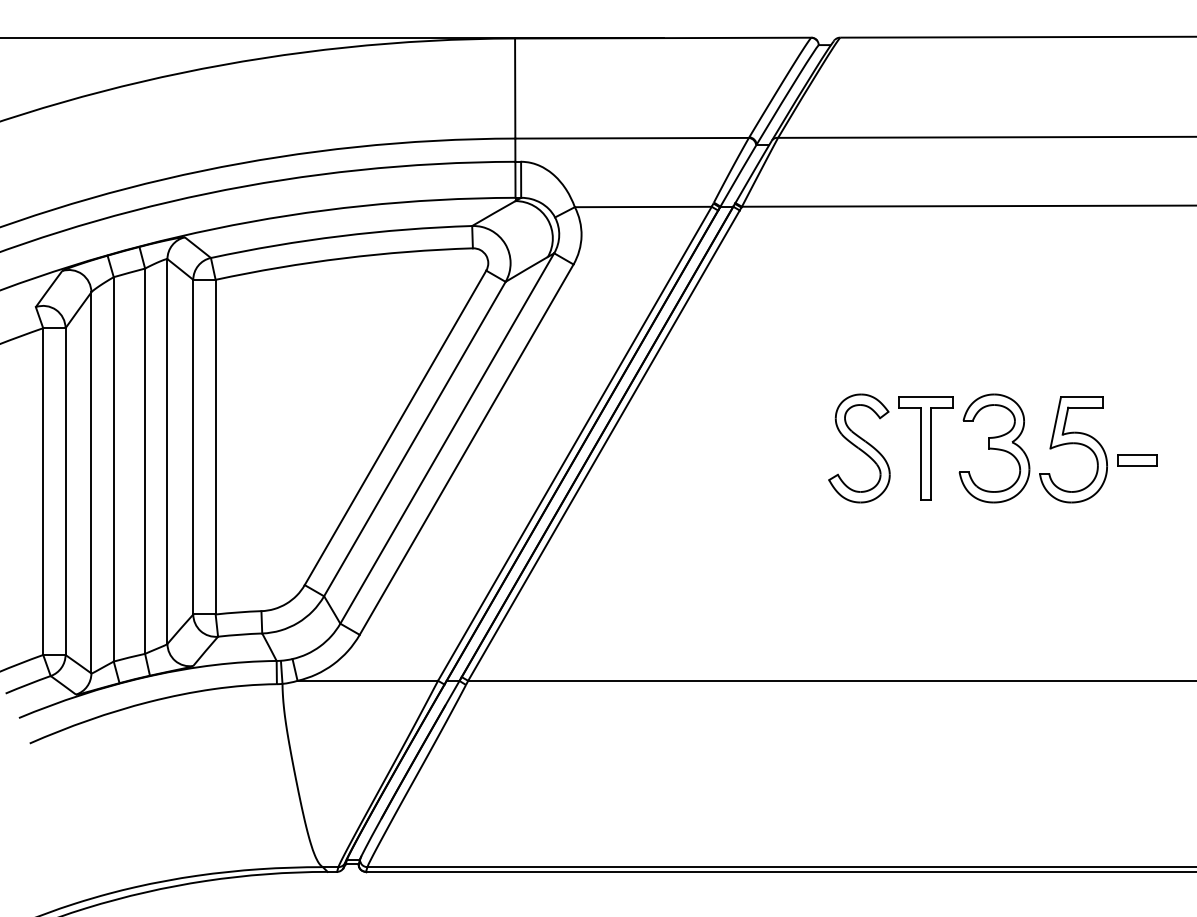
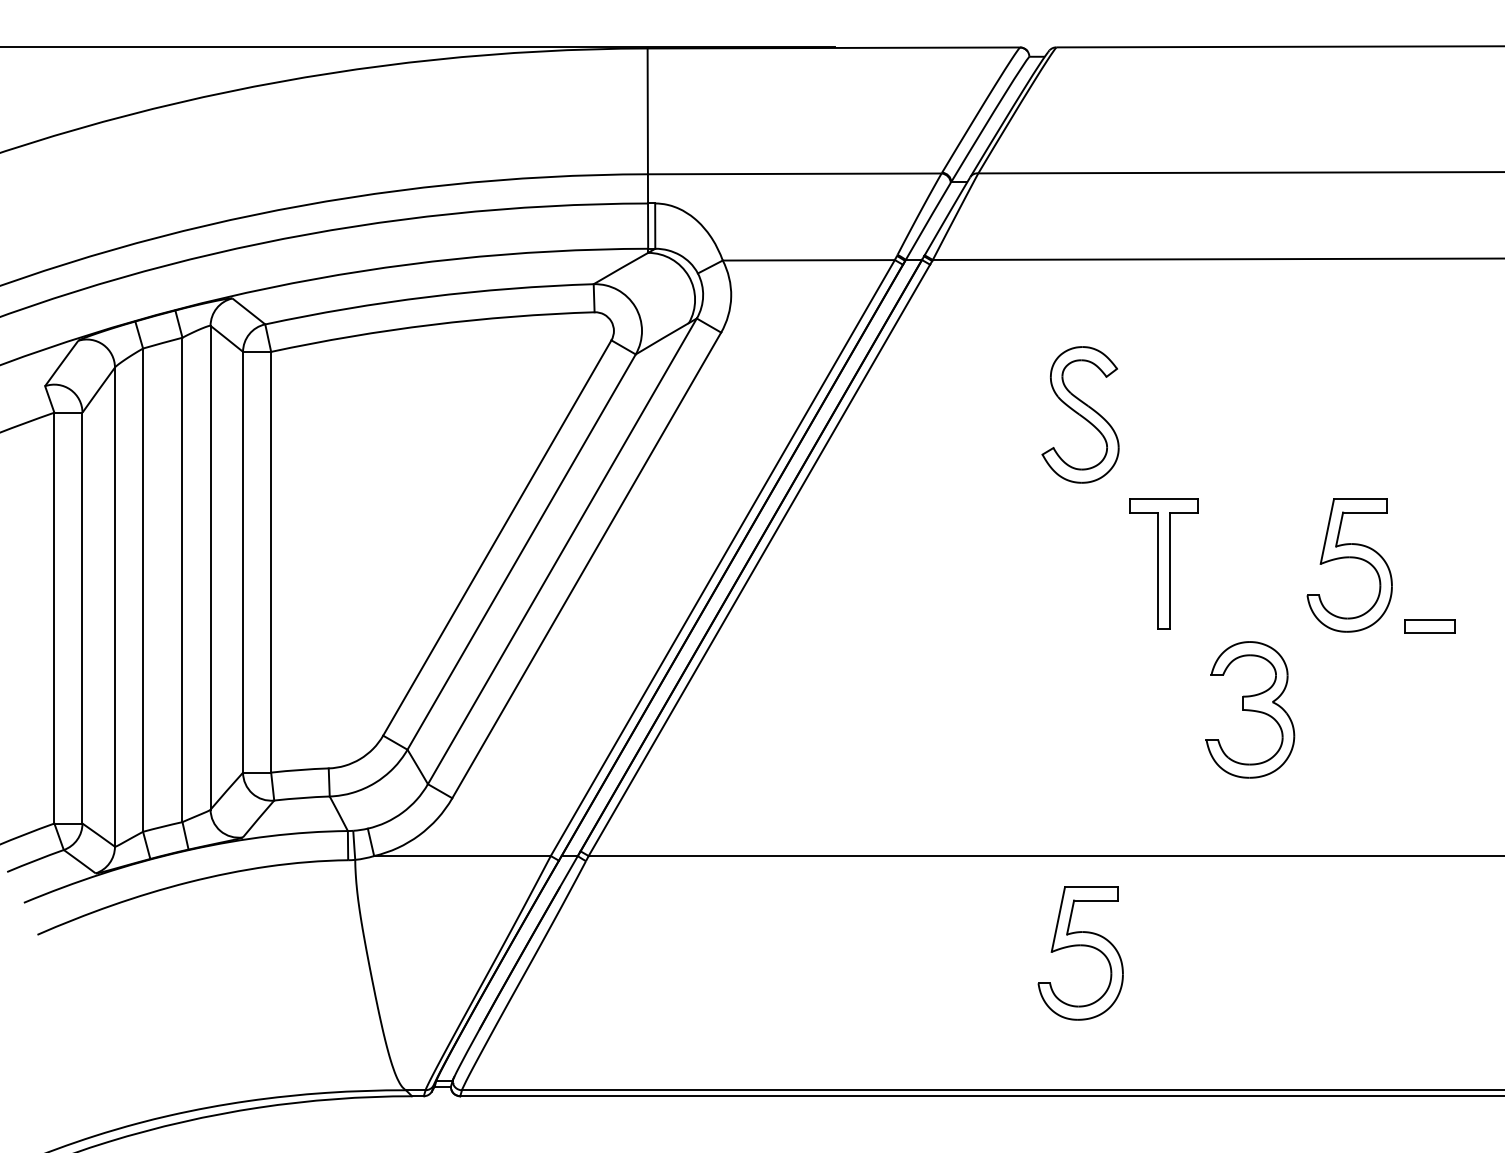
part: (859, 448) -> (1080, 414), moved
part: (994, 448) -> (1250, 709), moved
part: (1136, 460) -> (1429, 626), moved
part: (859, 752) -> (1080, 946), added

